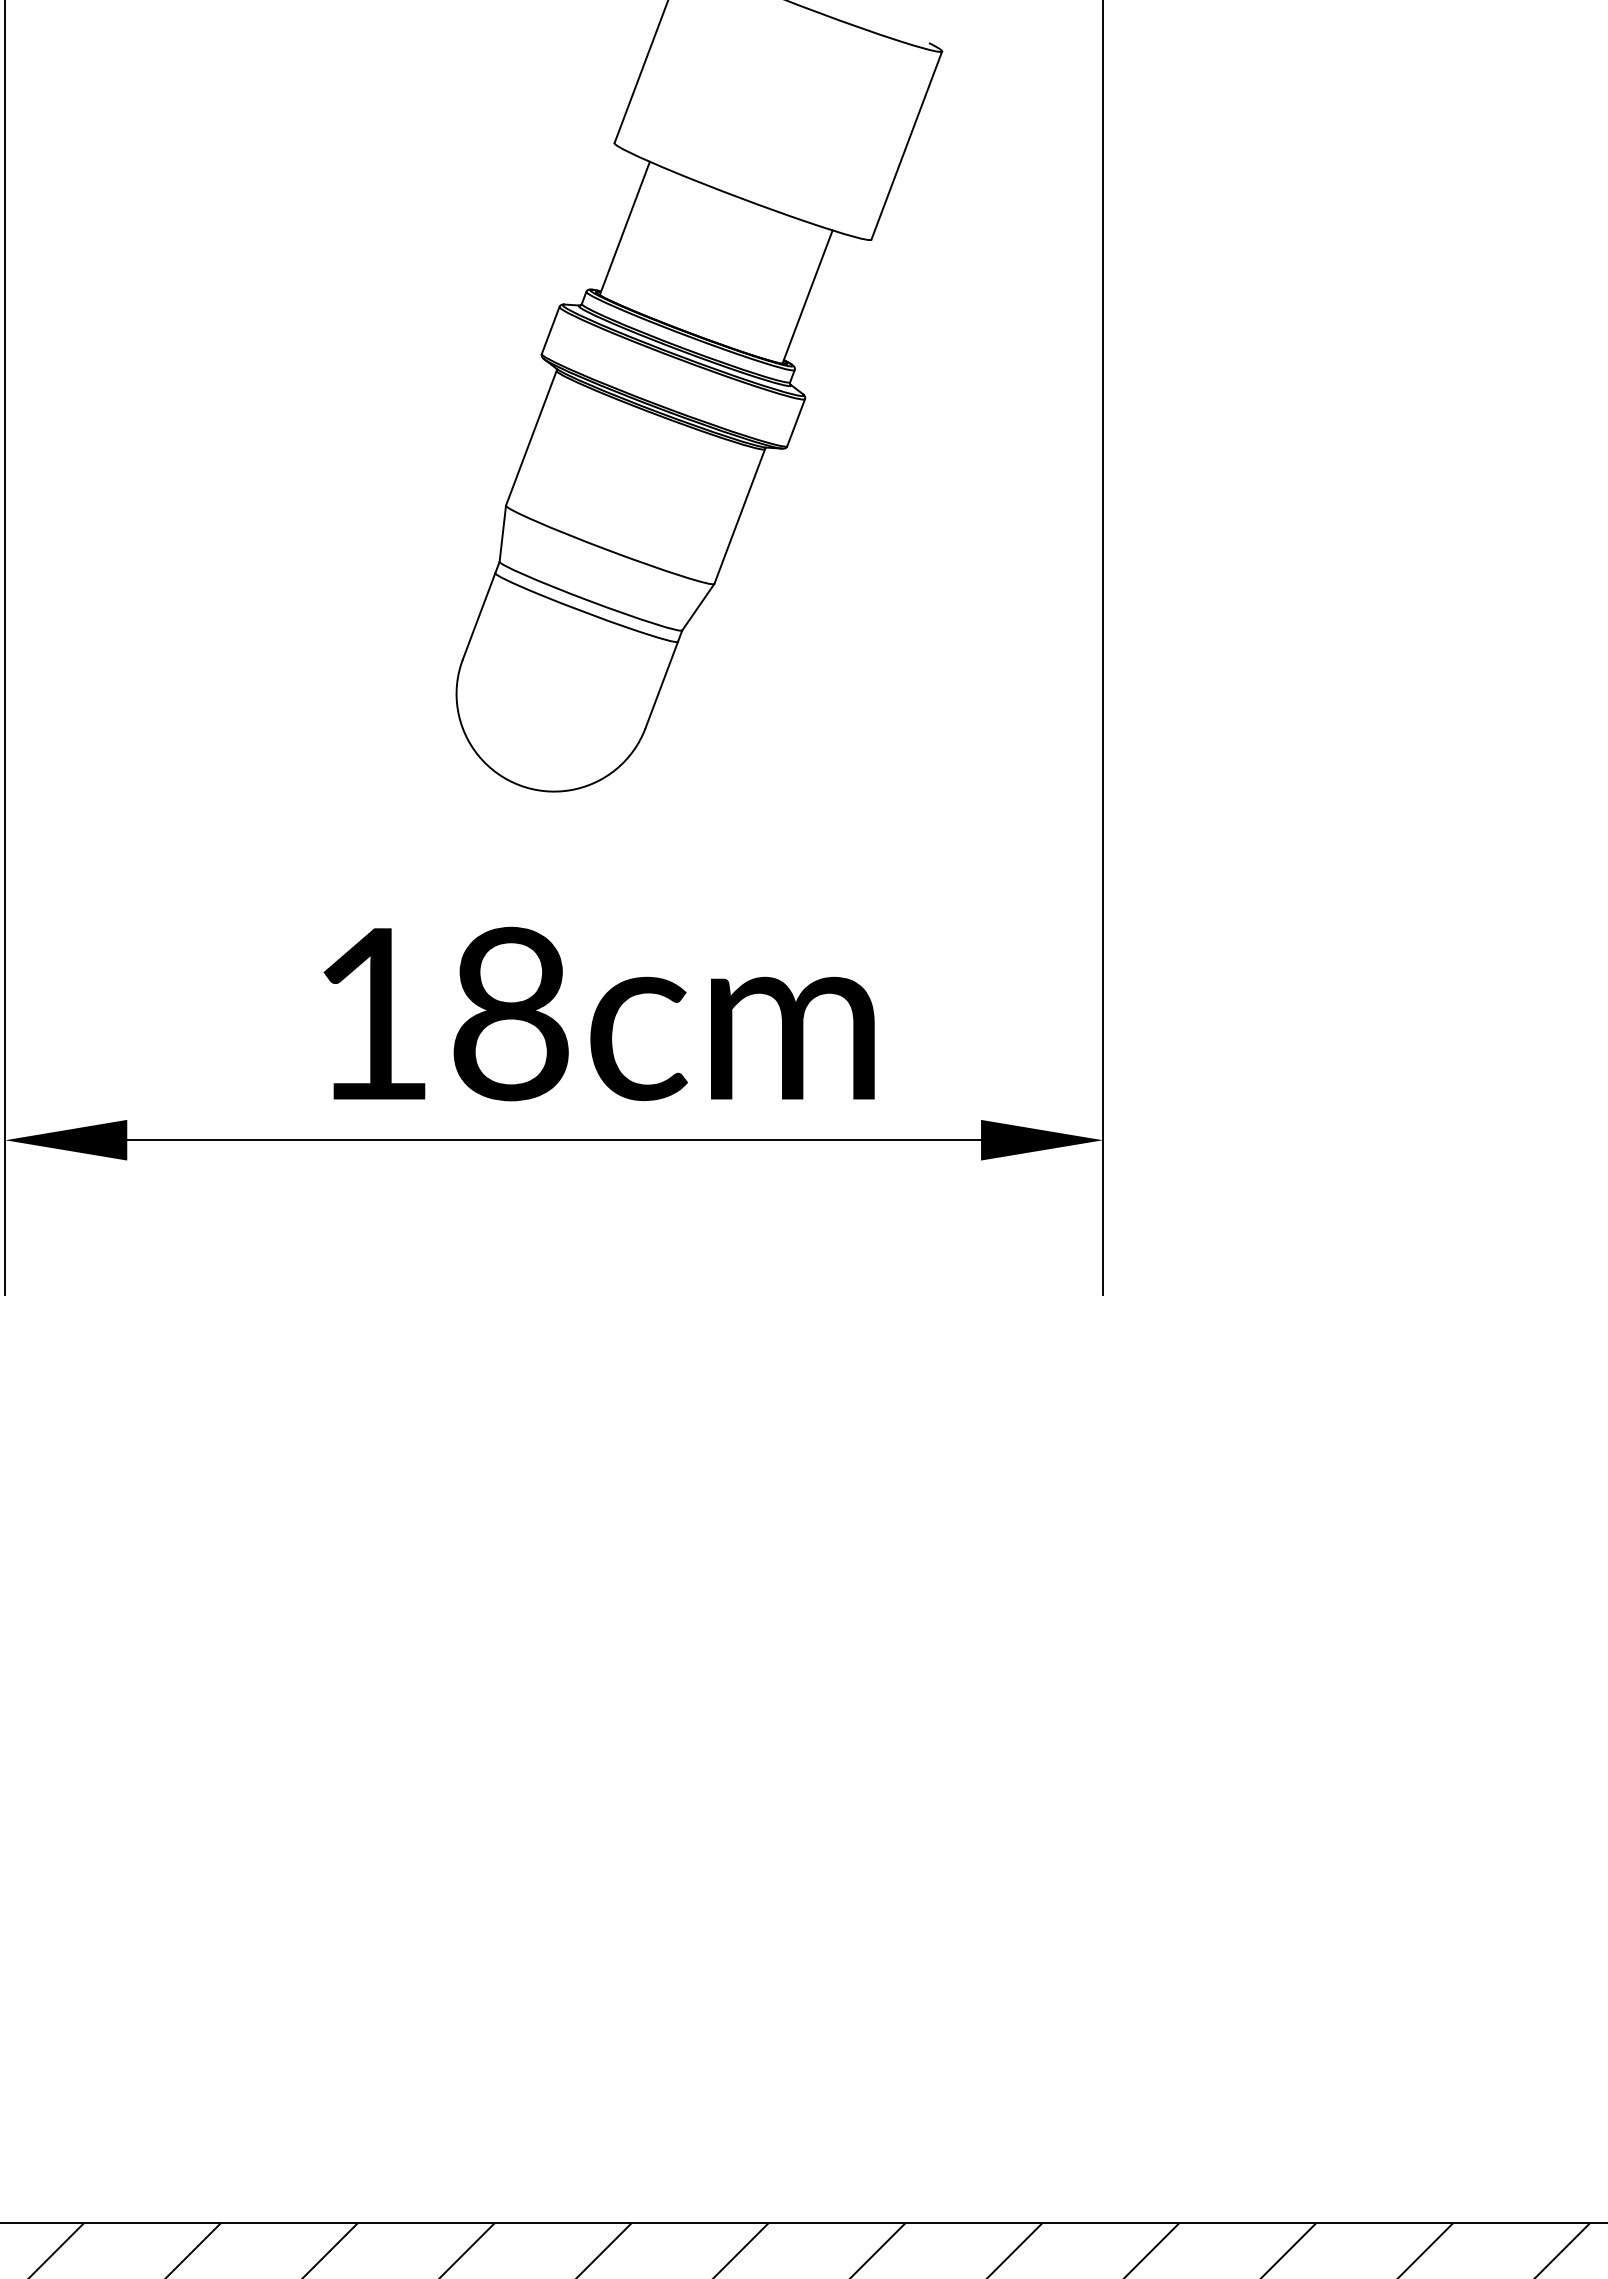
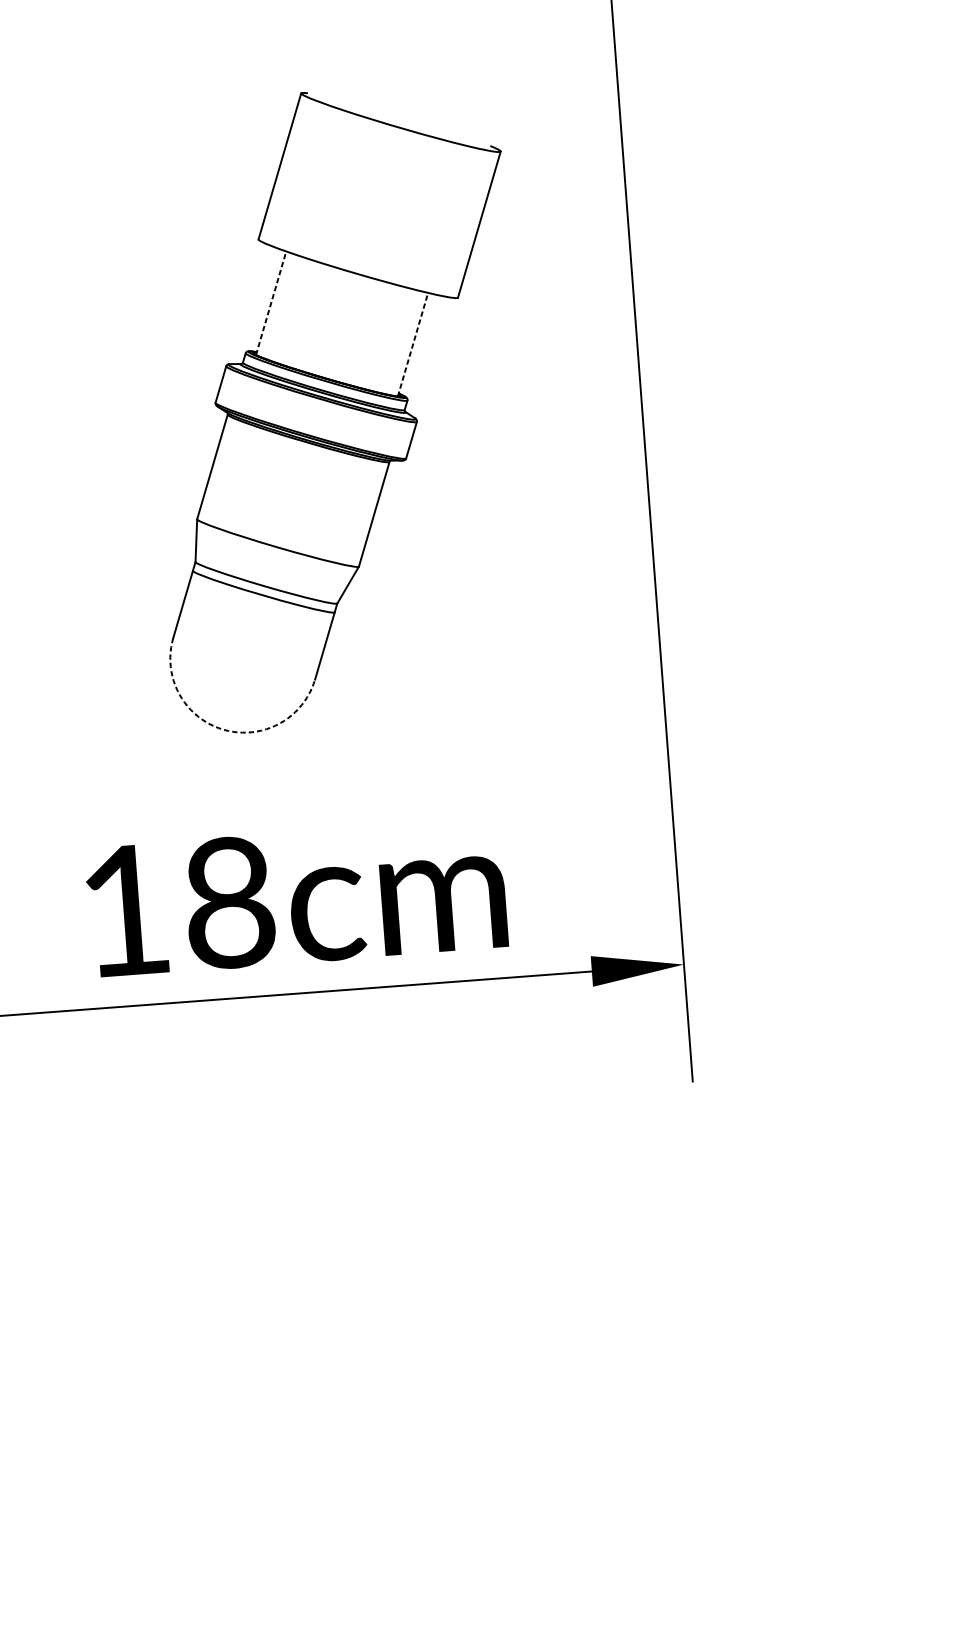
line: (625, 228) -> (271, 303), solid -> dashed
line: (807, 296) -> (412, 344), solid -> dashed
arc: (519, 785) -> (223, 729), solid -> dashed

